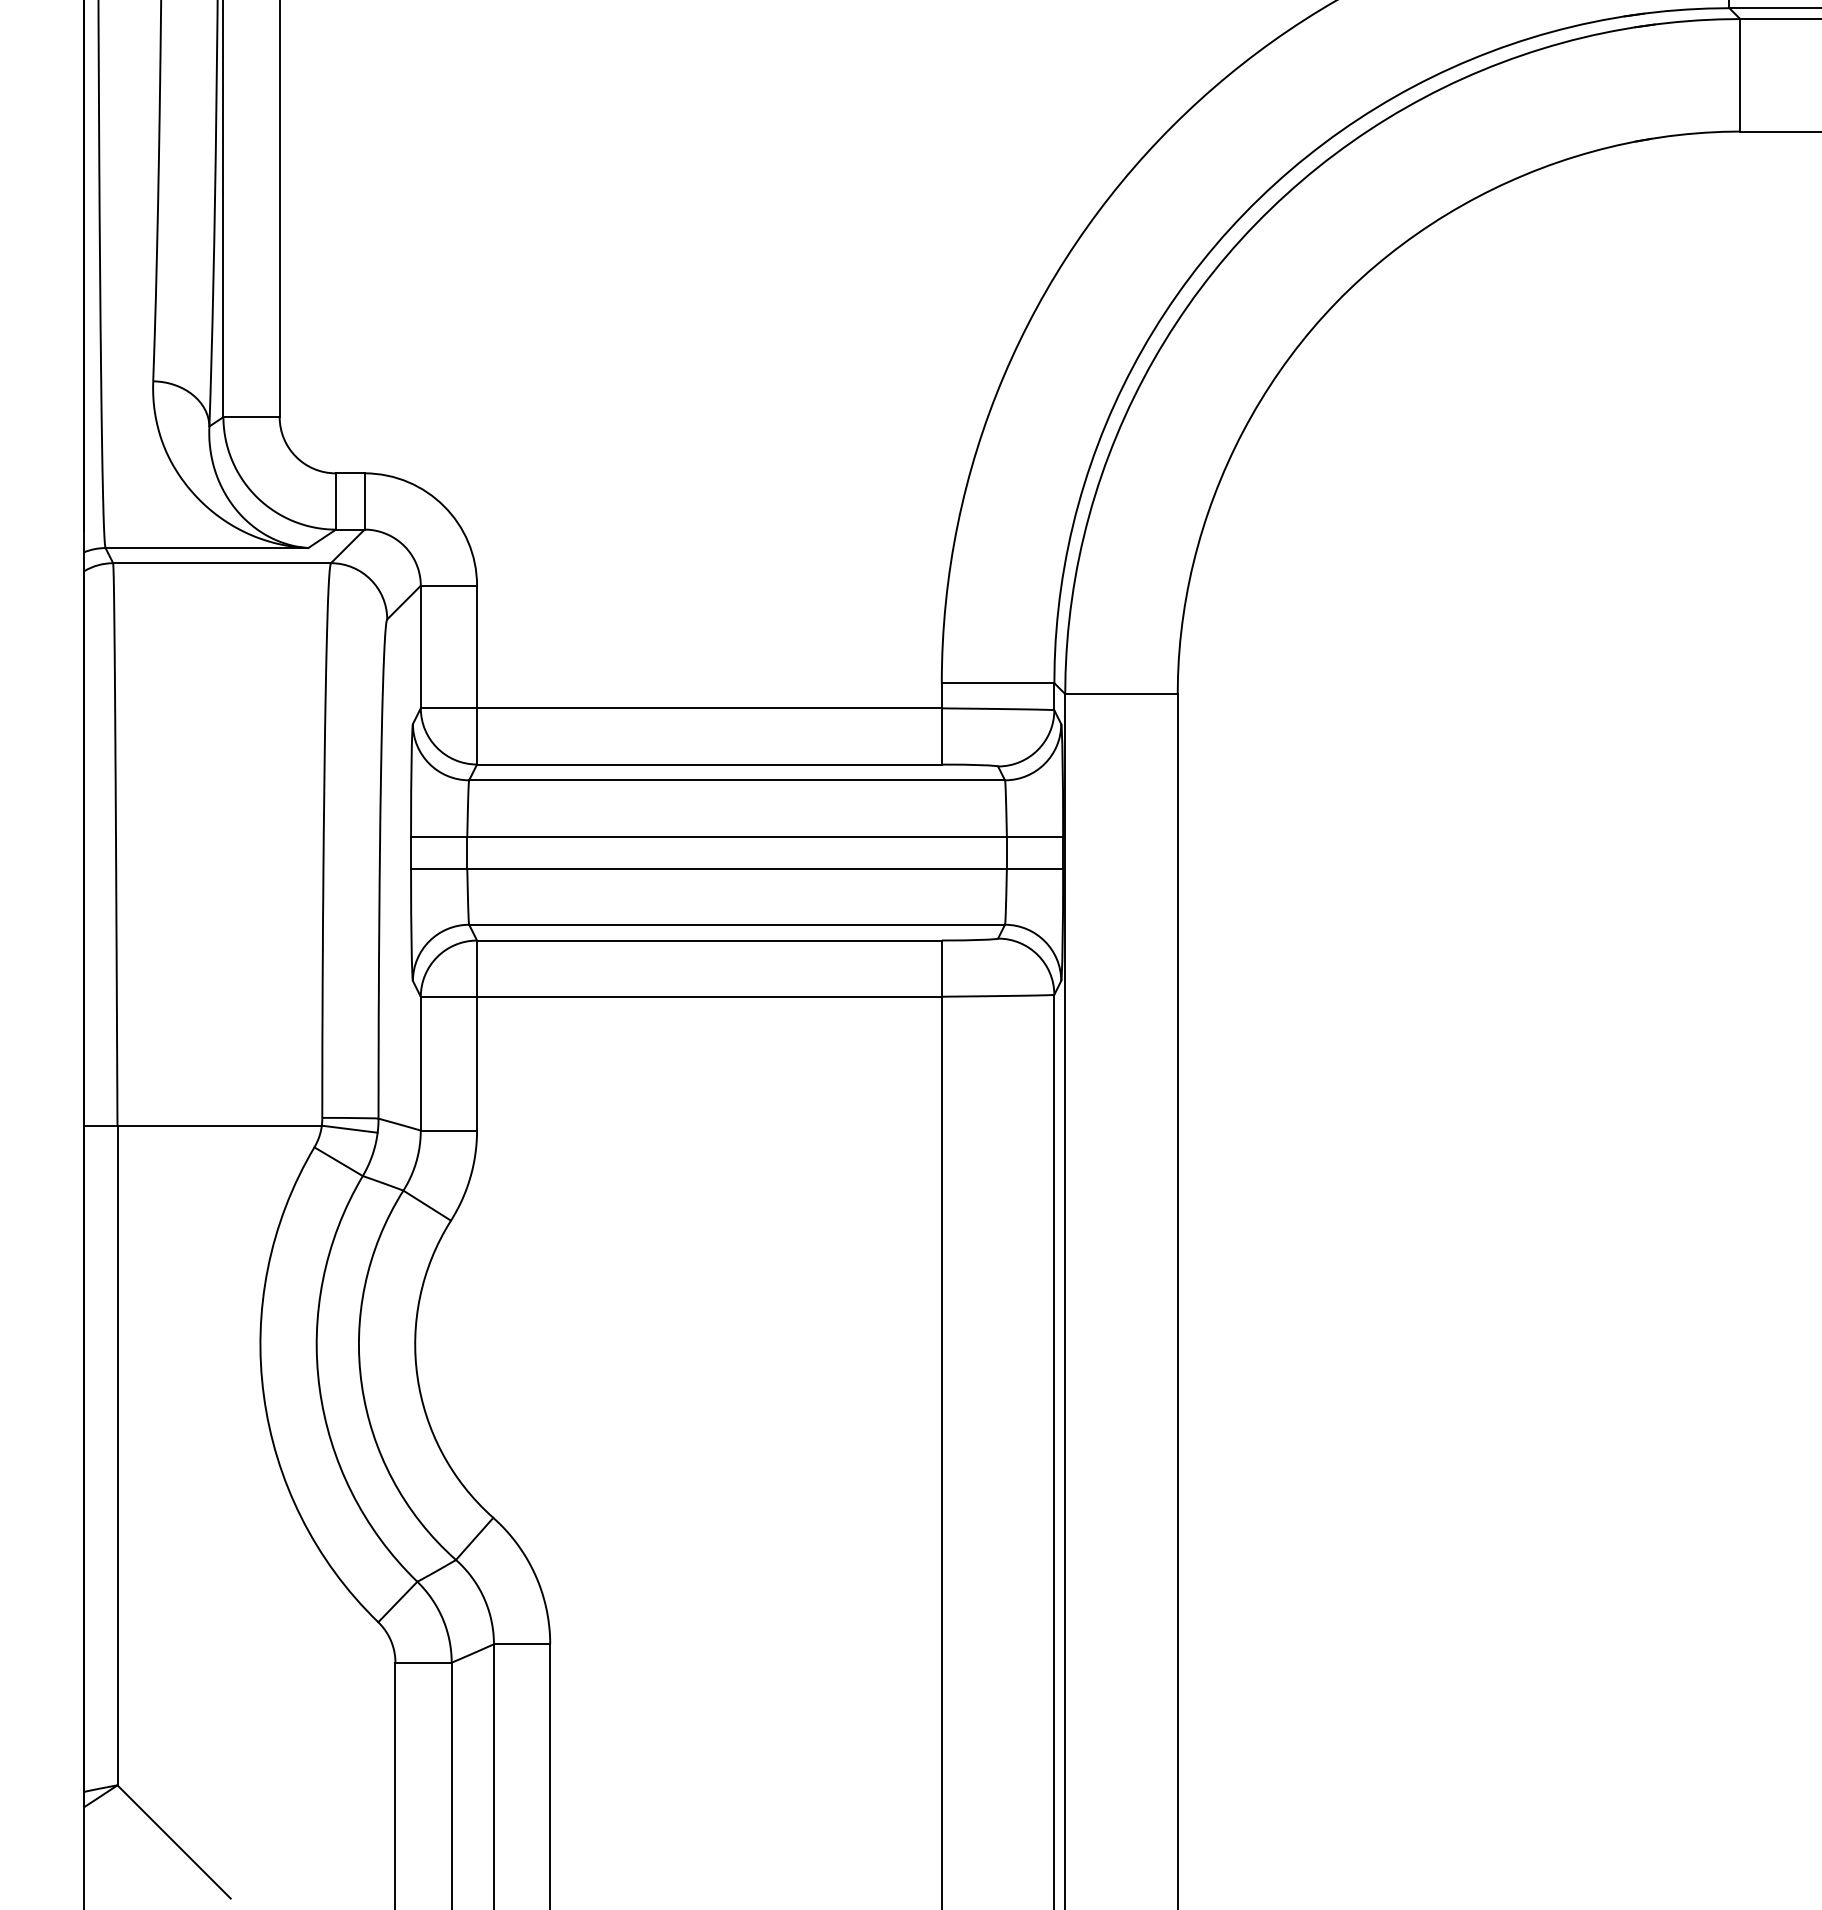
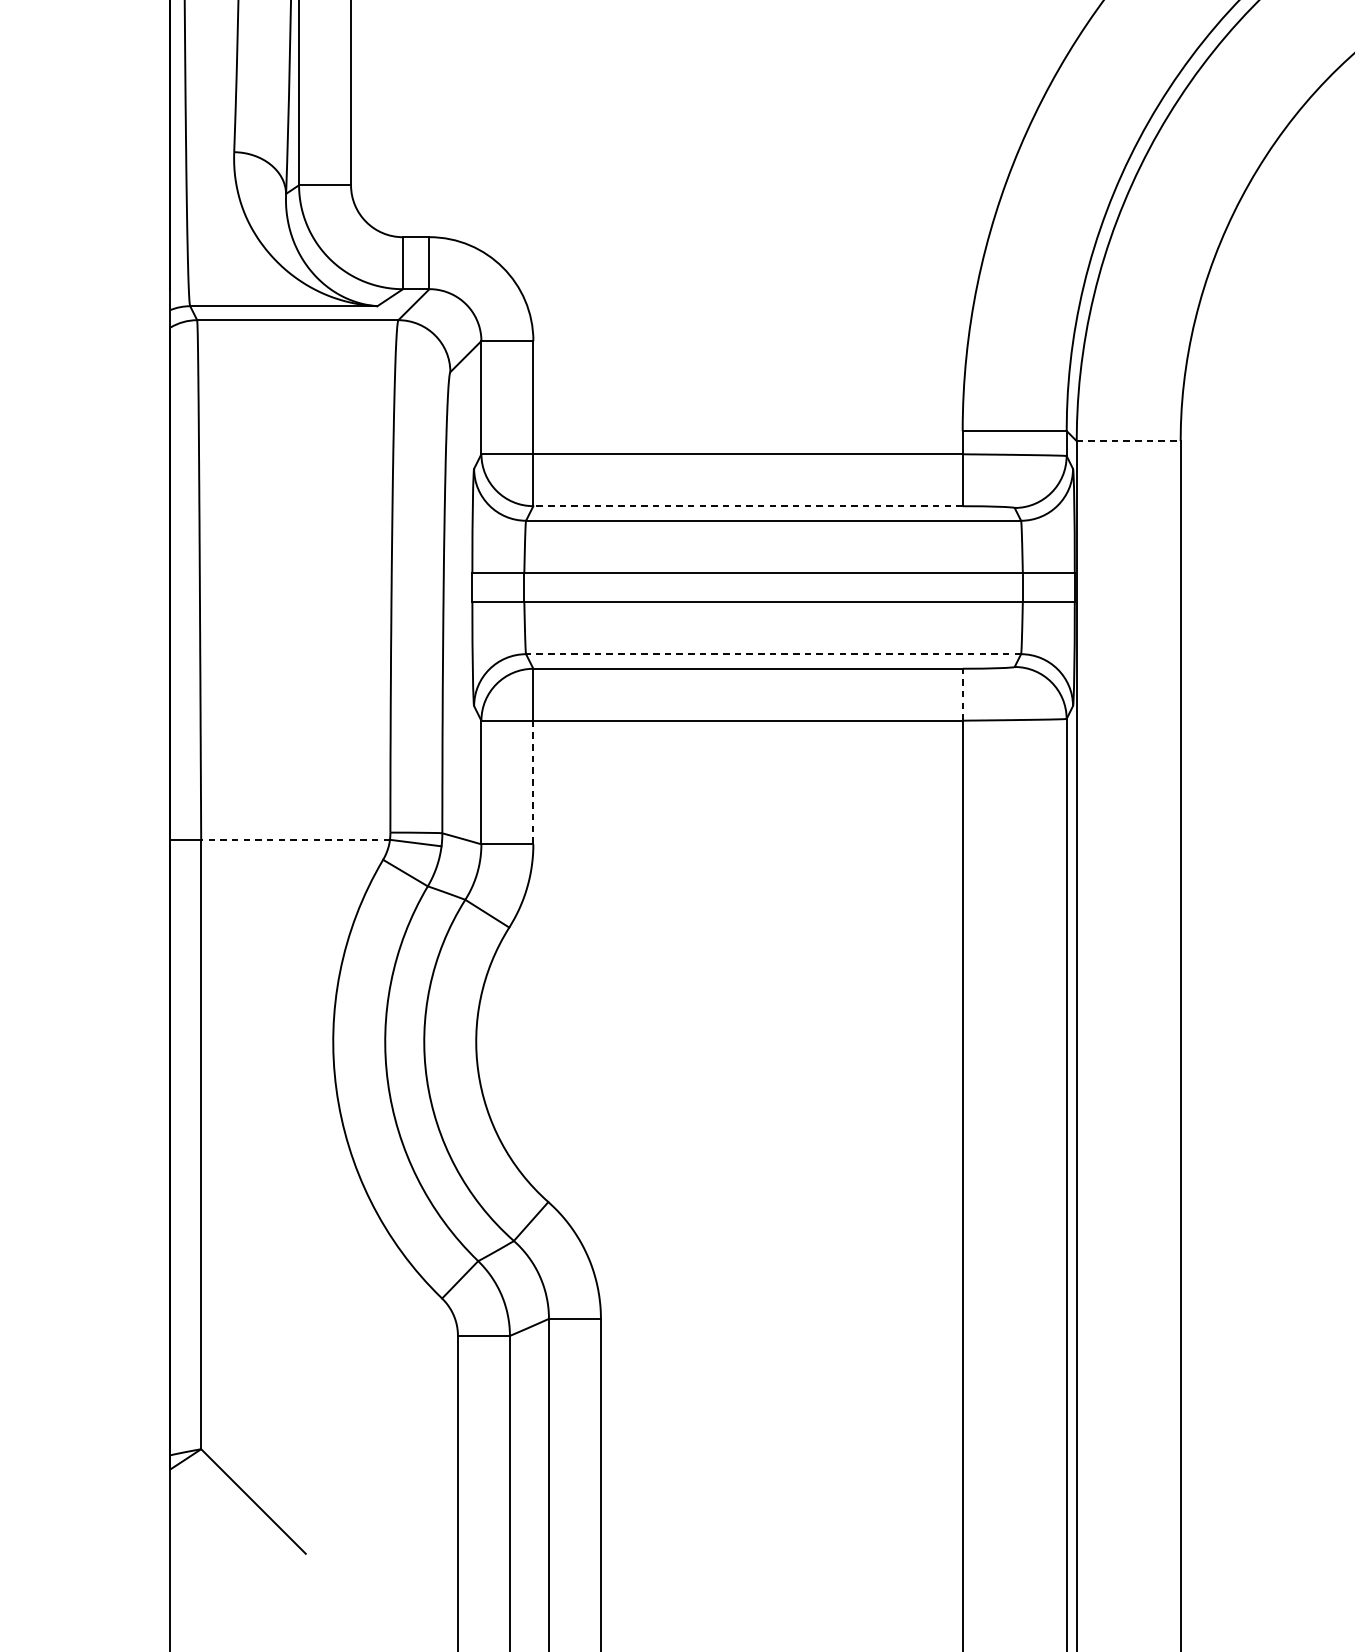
line: (1121, 694) -> (1128, 441), solid -> dashed
line: (708, 764) -> (747, 506), solid -> dashed
line: (737, 924) -> (773, 653), solid -> dashed
line: (941, 968) -> (962, 694), solid -> dashed
line: (477, 1063) -> (533, 782), solid -> dashed
line: (219, 1125) -> (295, 839), solid -> dashed

